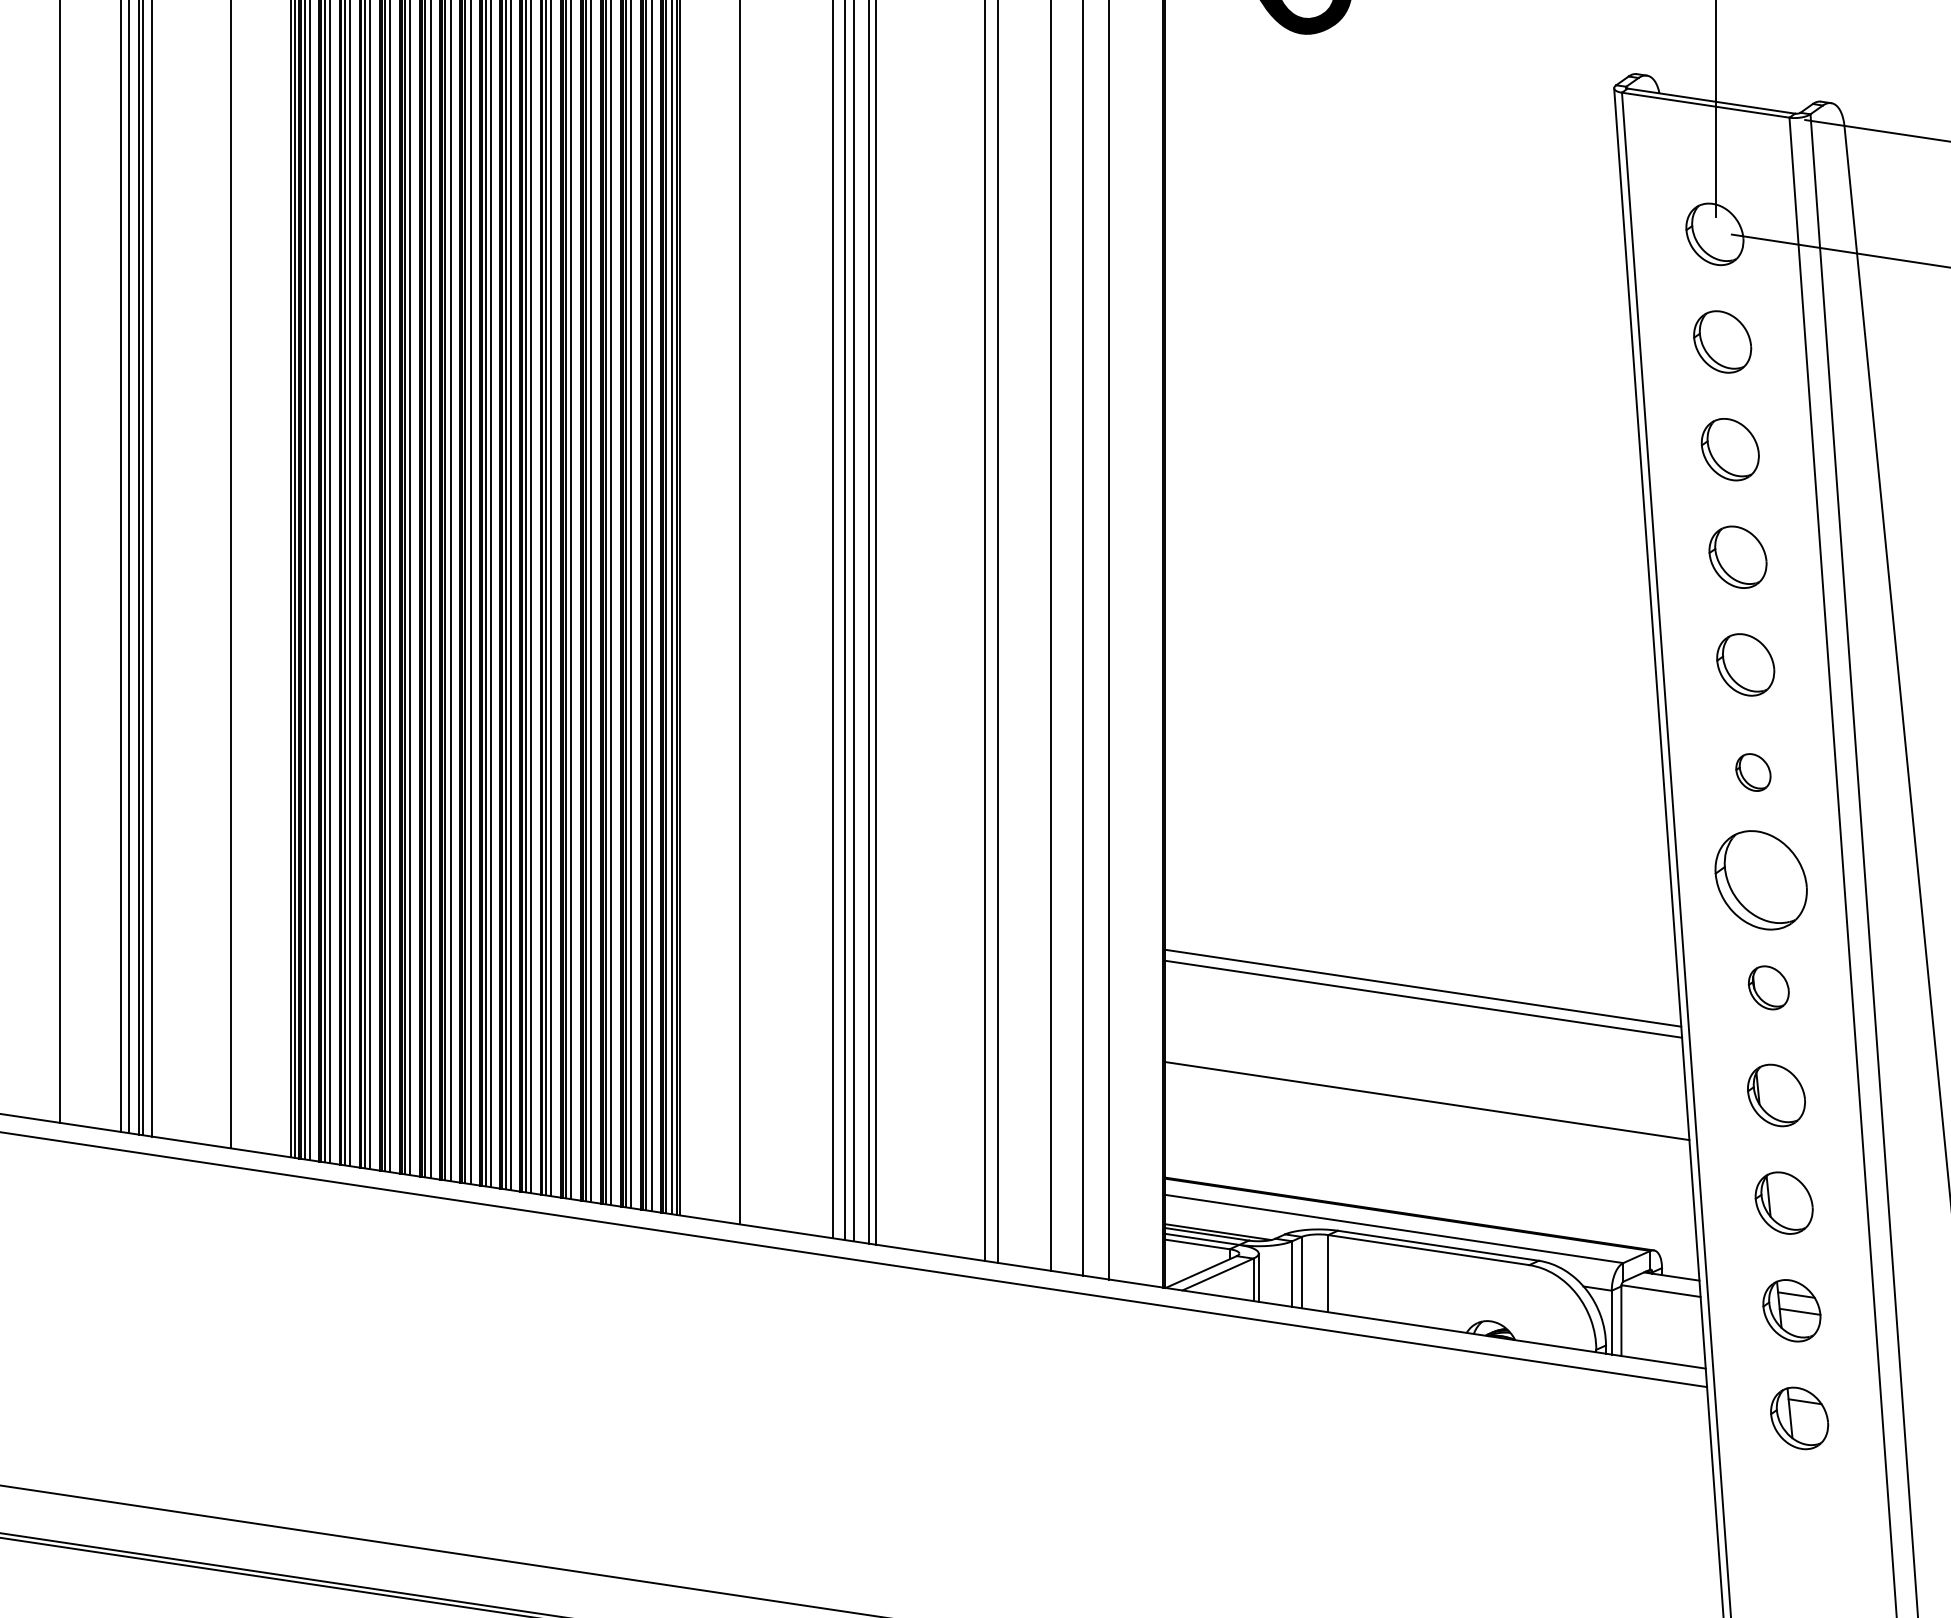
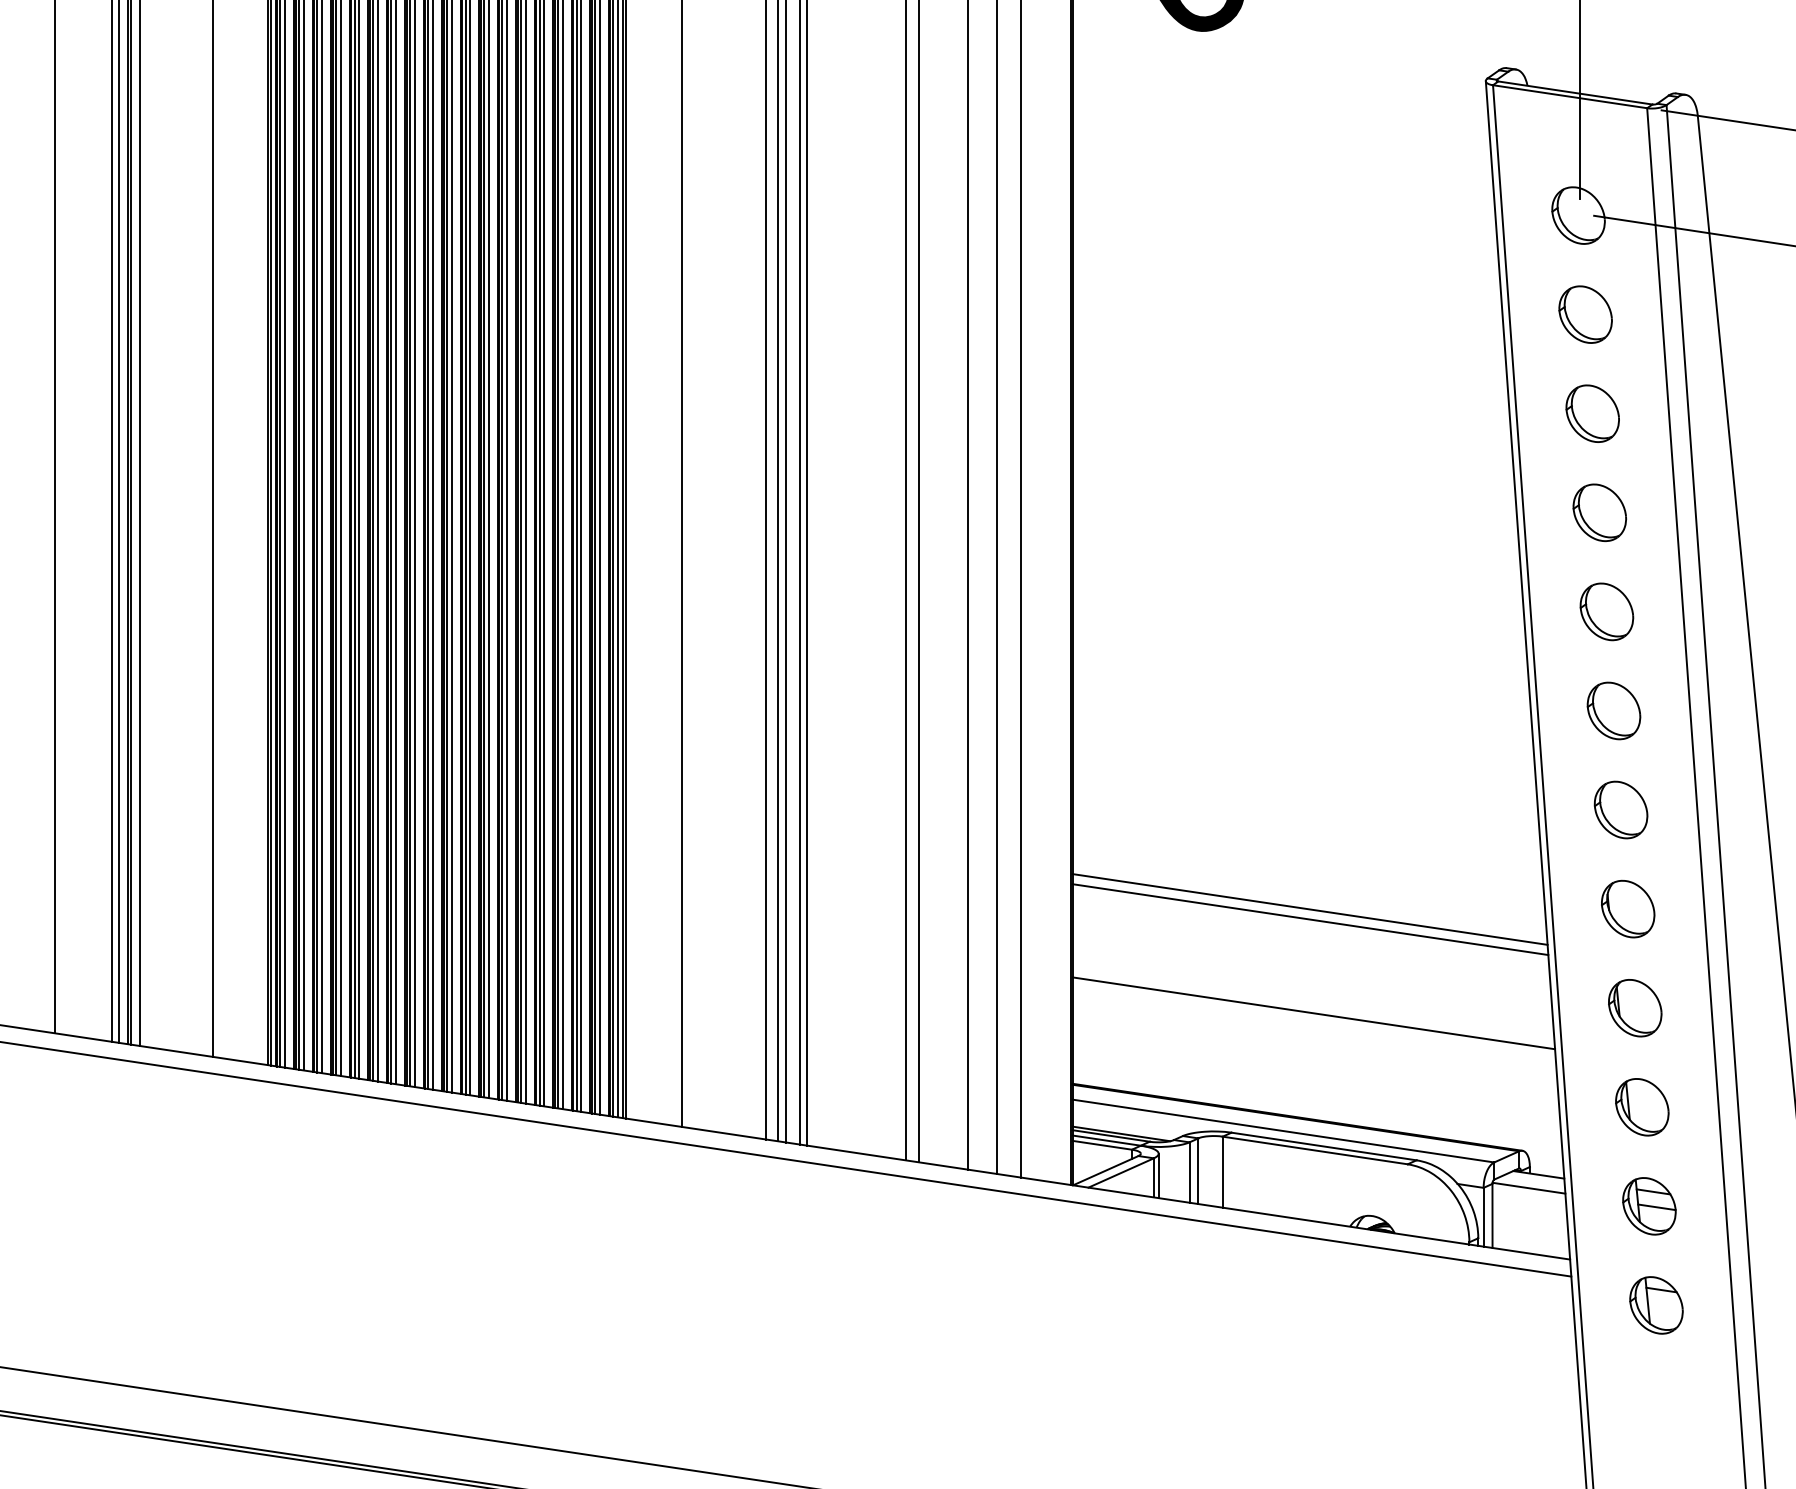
part: (1753, 772) -> (1614, 710), size x1.67
part: (1760, 879) -> (1620, 809), size x0.62
part: (1768, 987) -> (1627, 908), size x1.43

